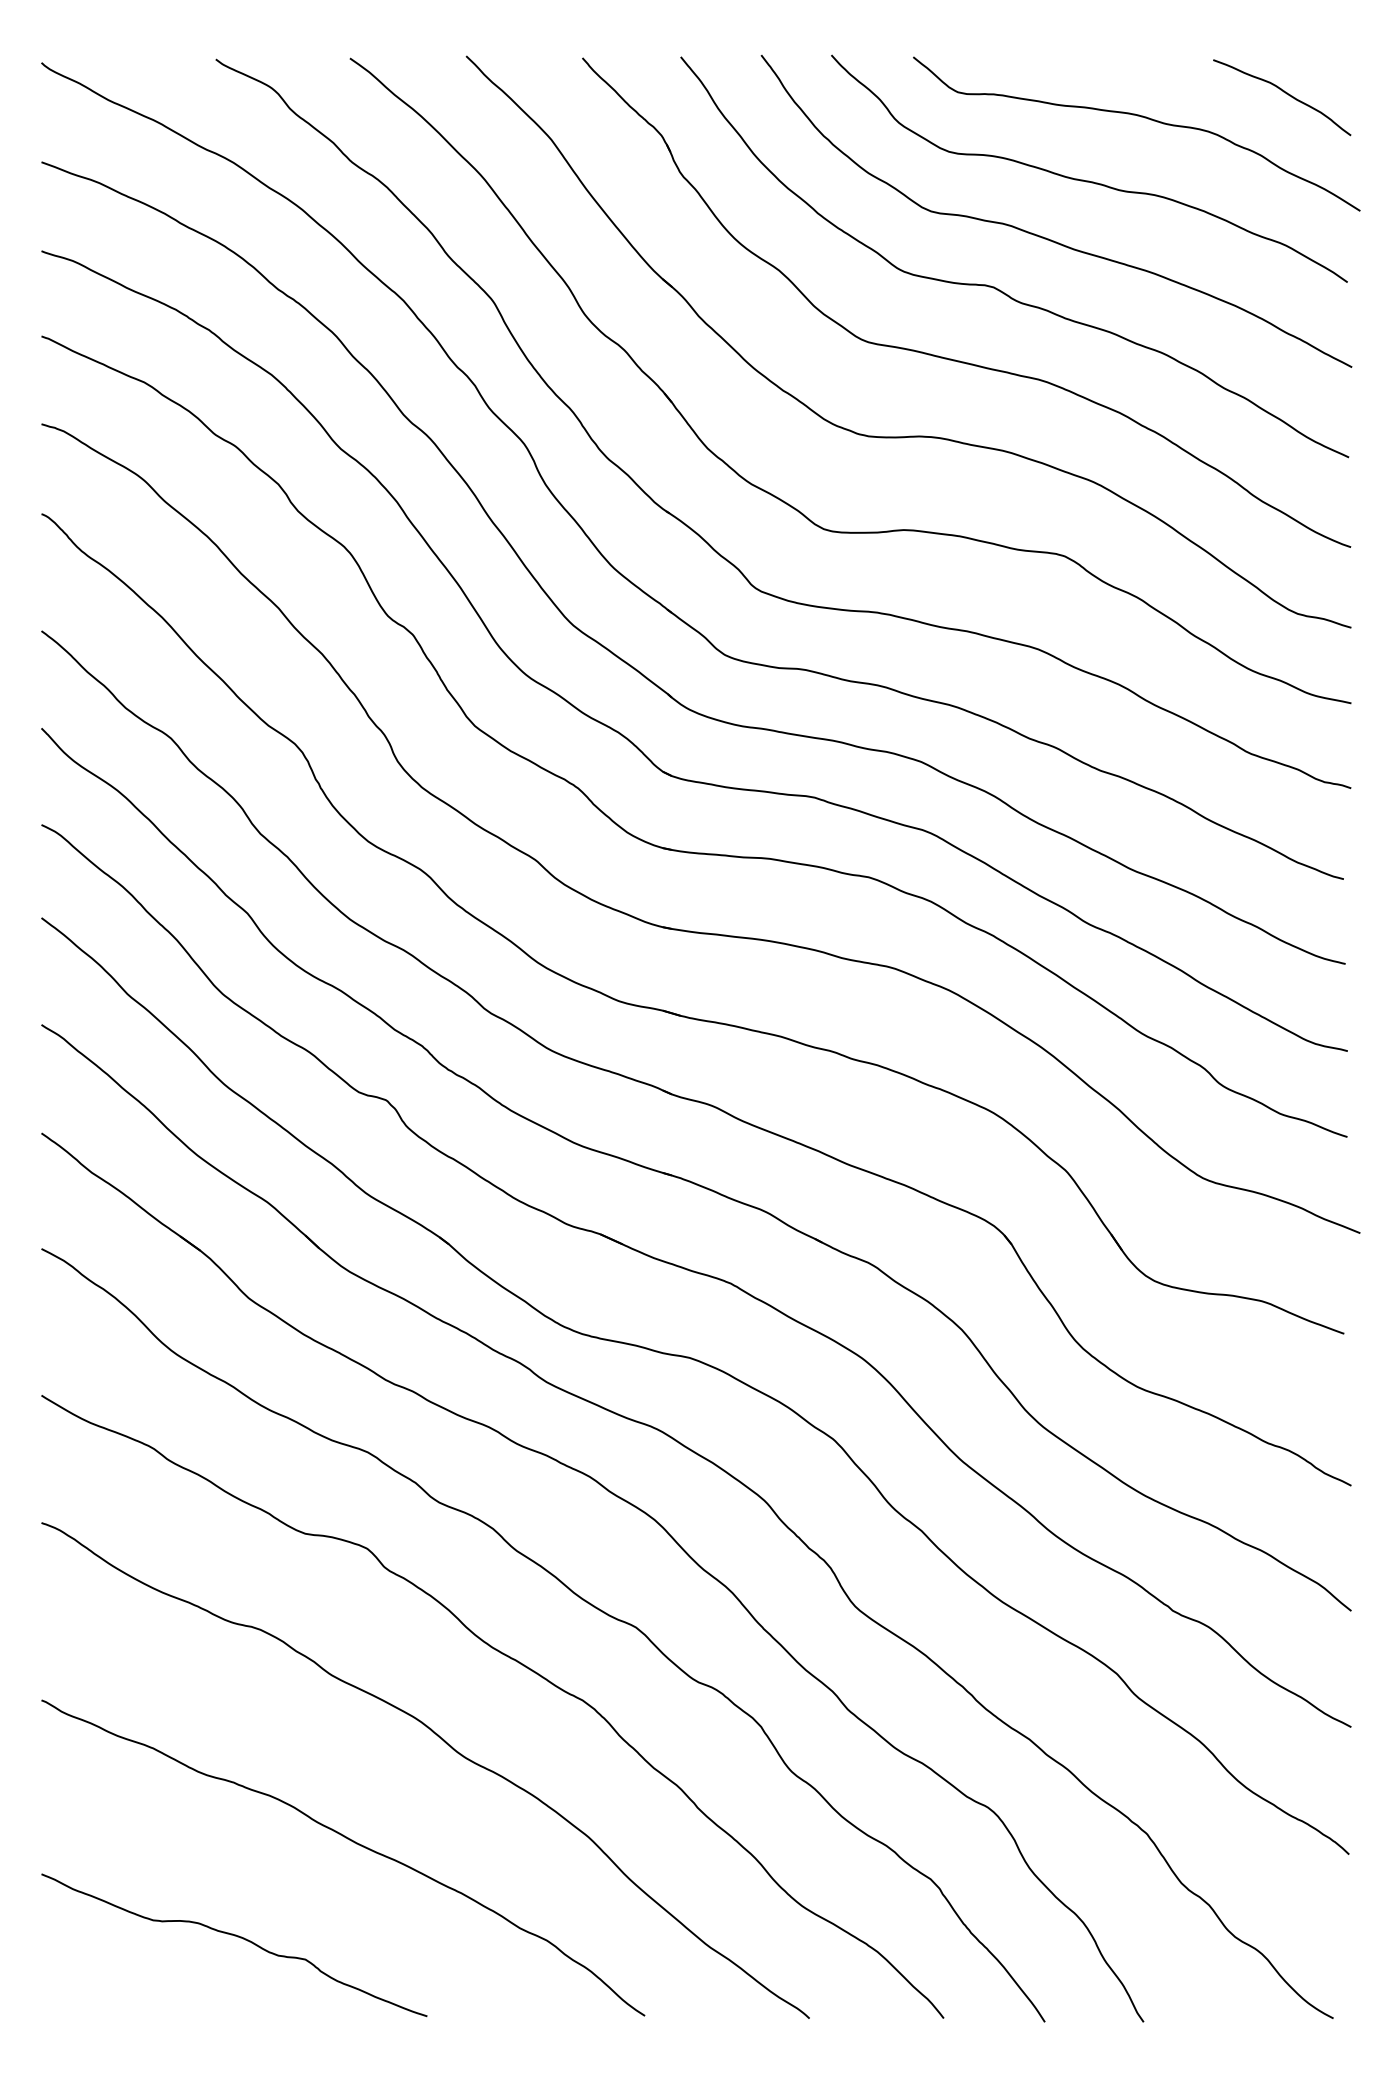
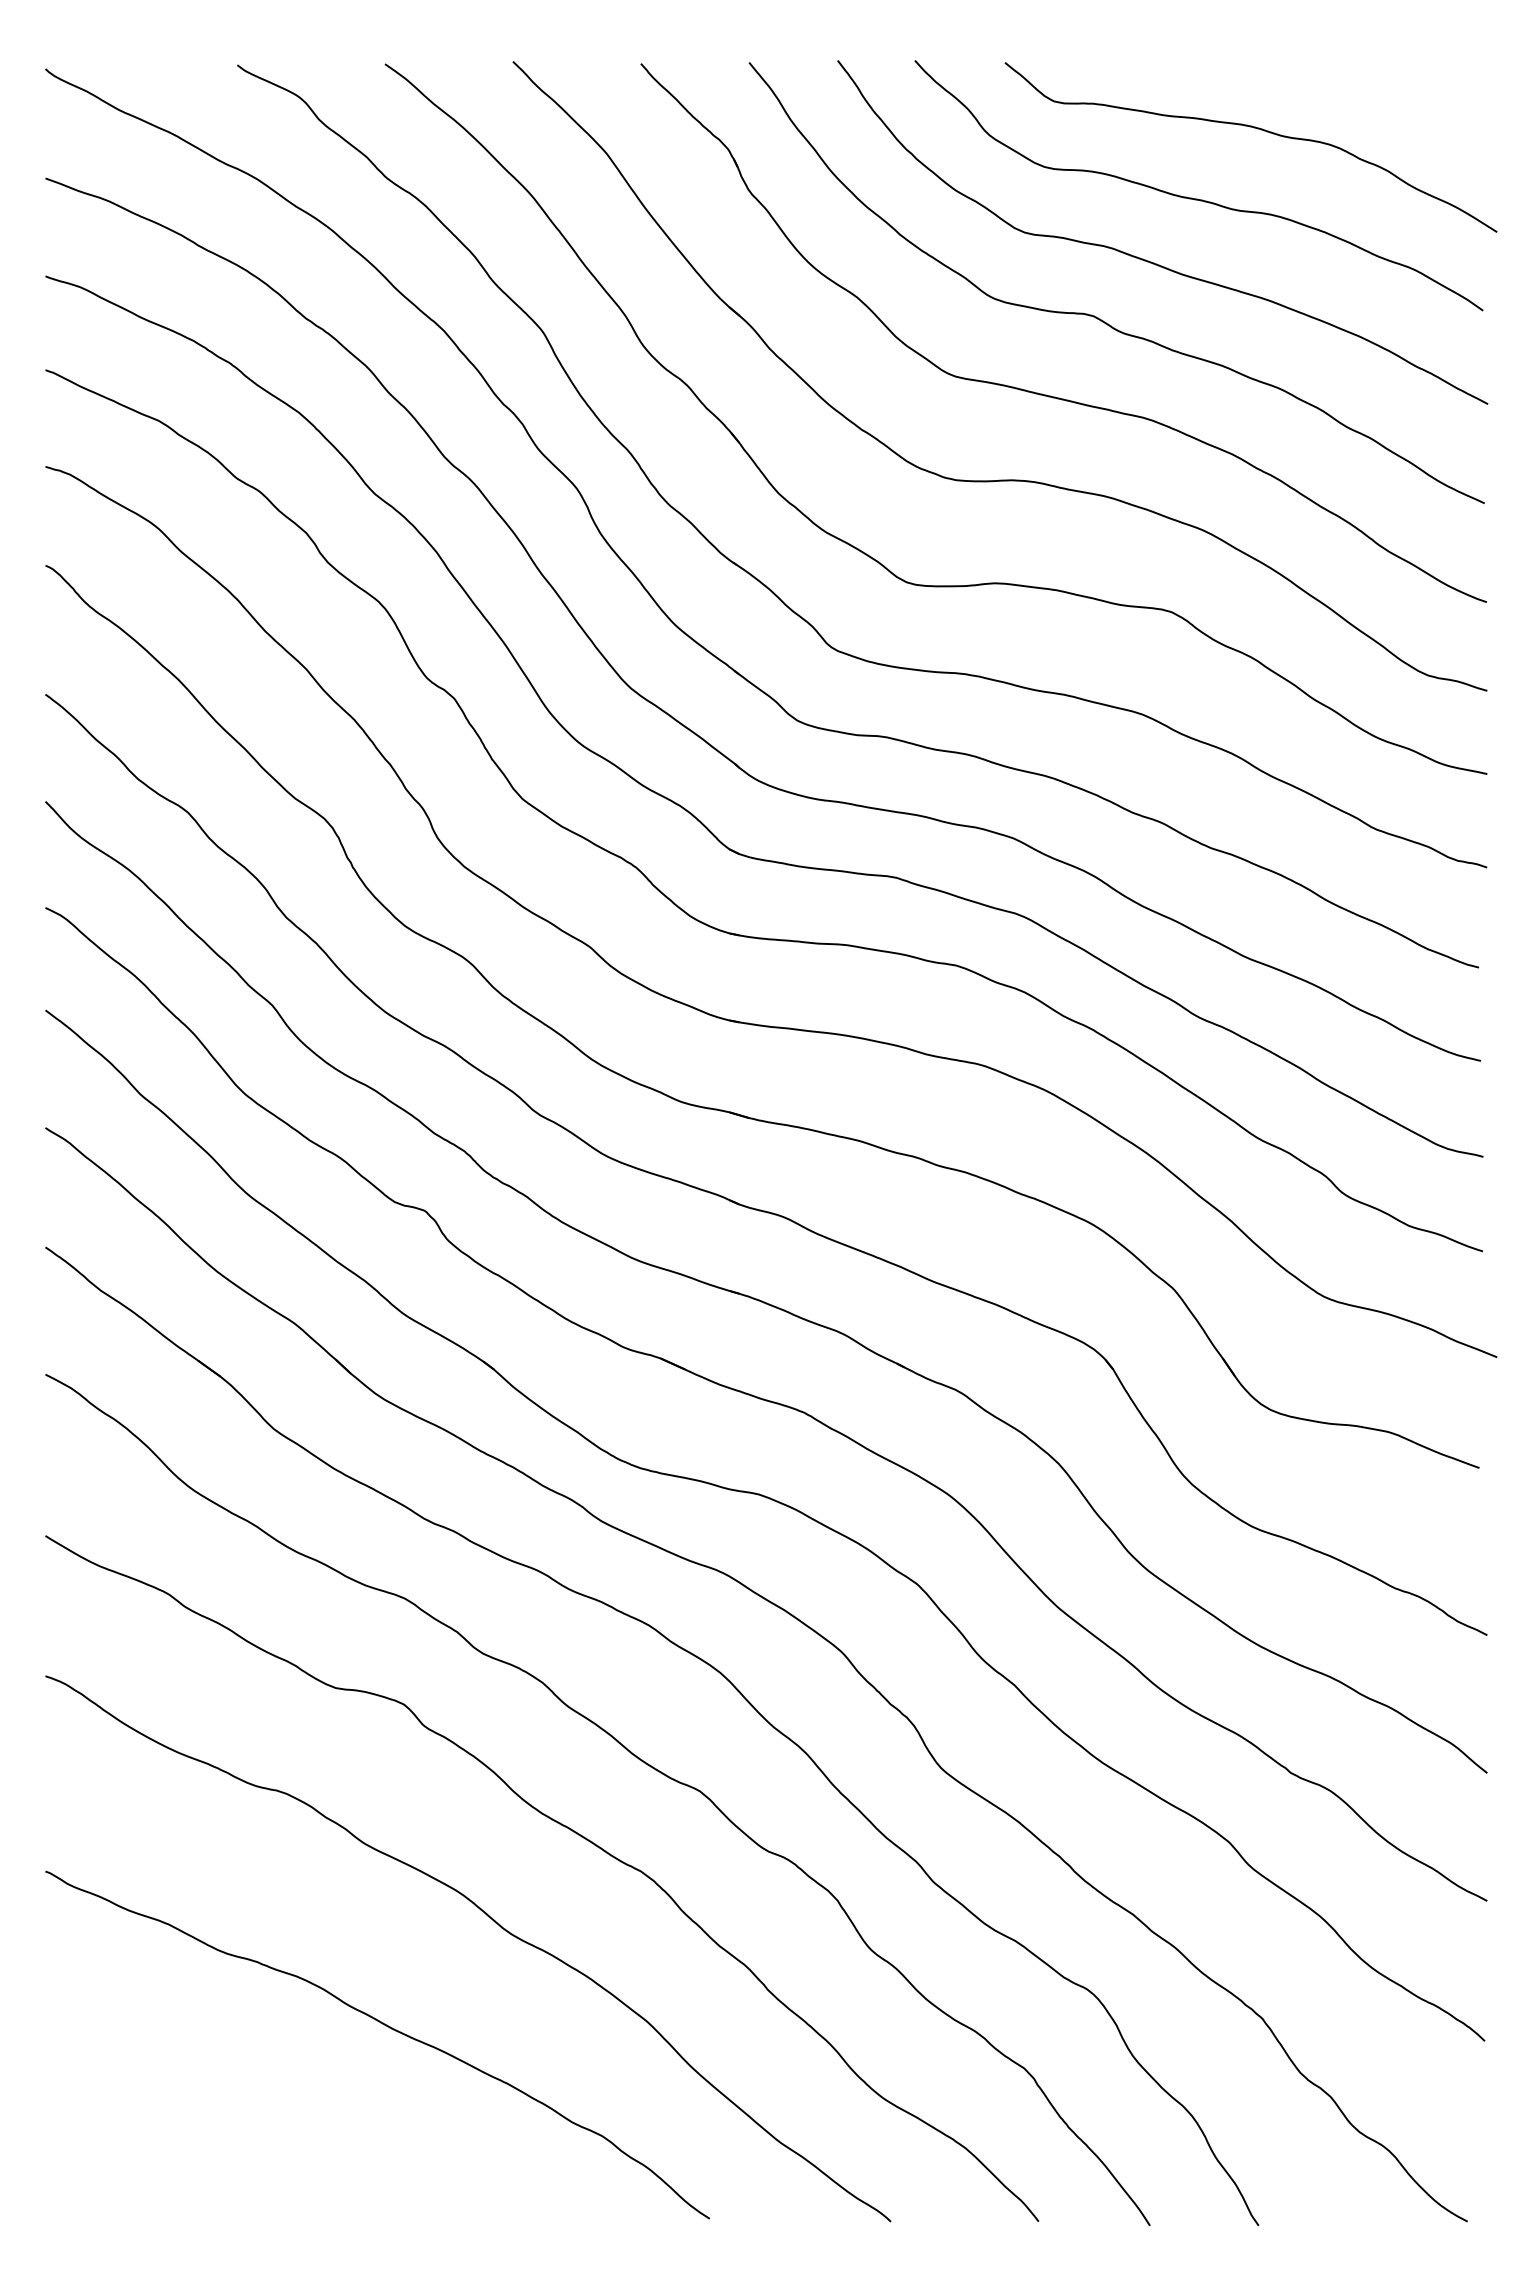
curve: (1286, 94) -> (1415, 103), removed
curve: (237, 1937) -> (261, 2132), removed

